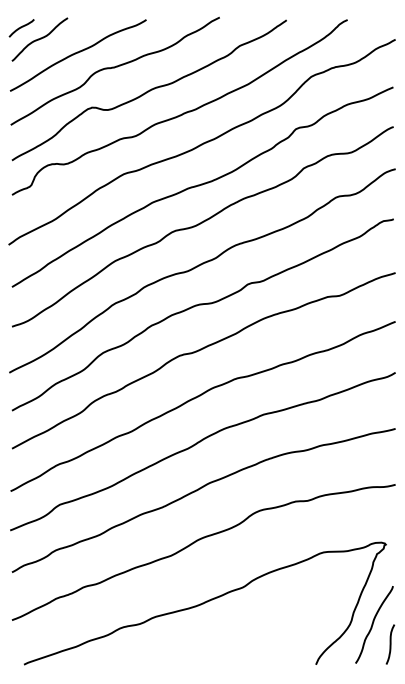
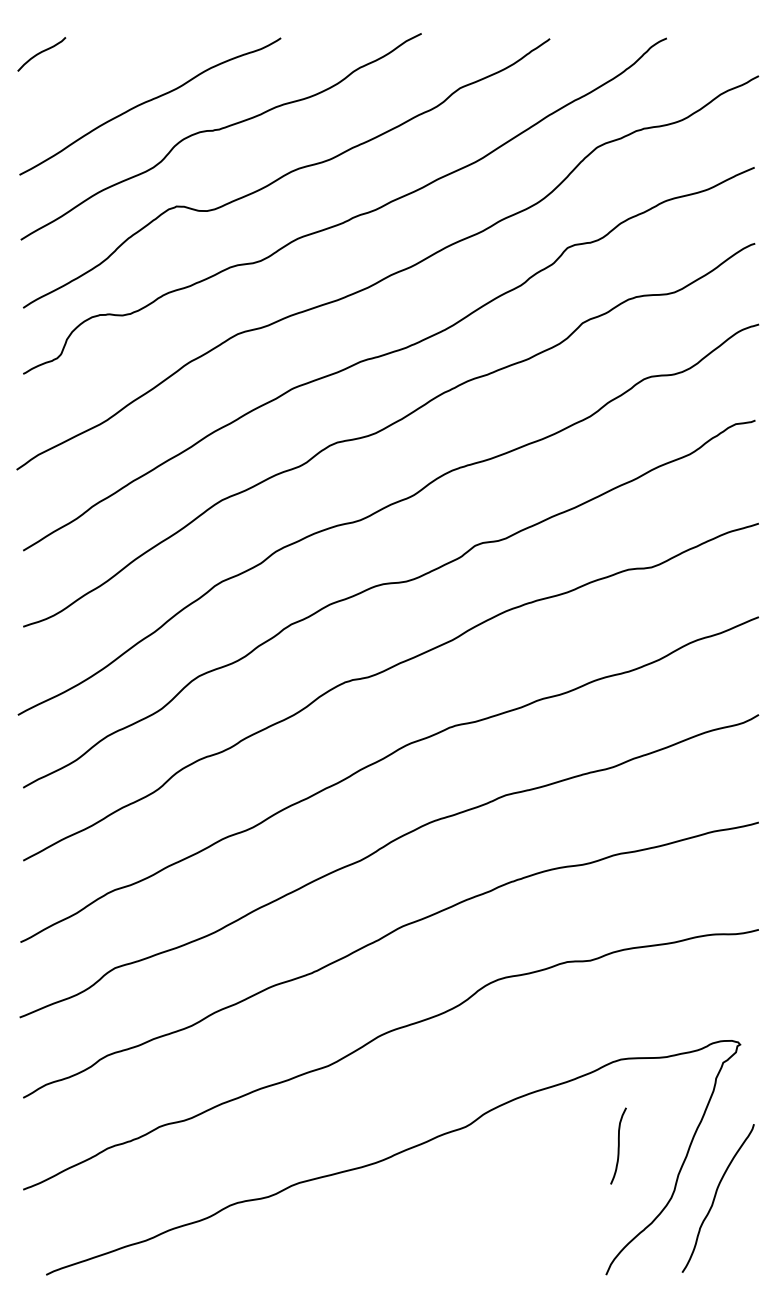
curve: (39, 39) -> (75, 75), removed
curve: (390, 644) -> (618, 1146), moved

